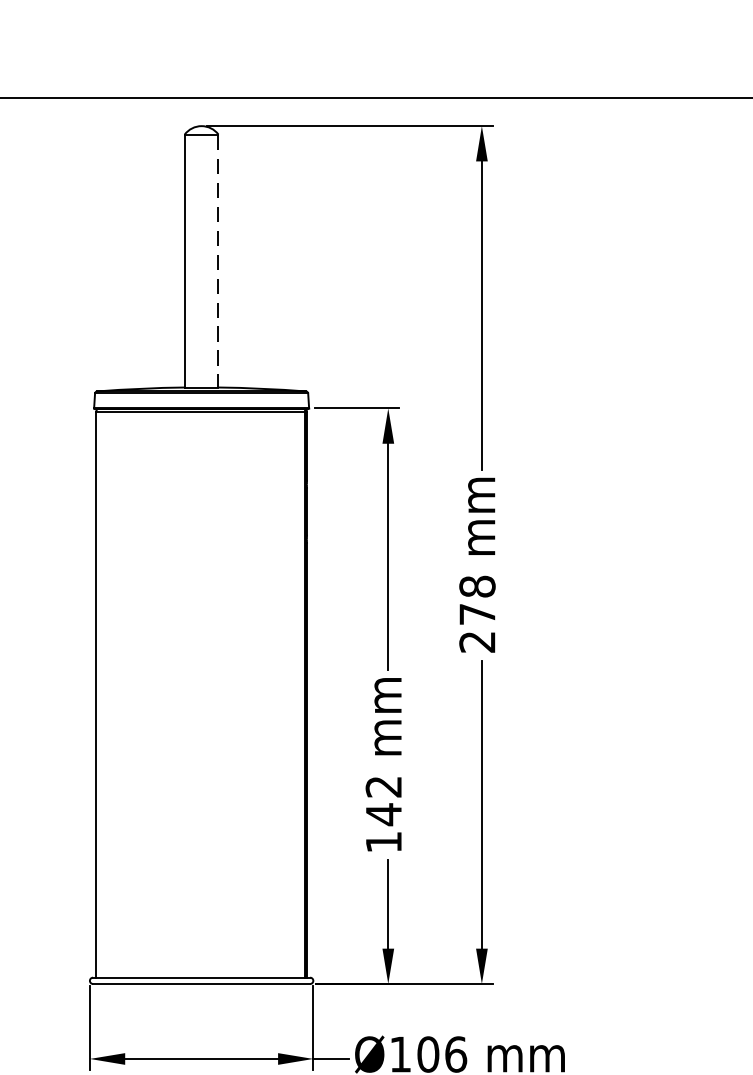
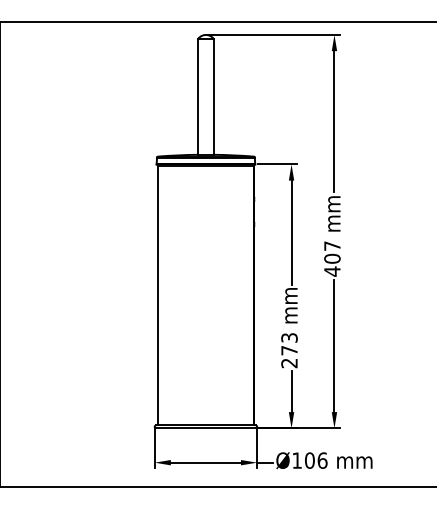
line: (218, 260) -> (213, 96), dashed -> solid
text: (477, 613) -> (332, 258), 278 -> 407
text: (383, 814) -> (289, 350), 142 -> 273

